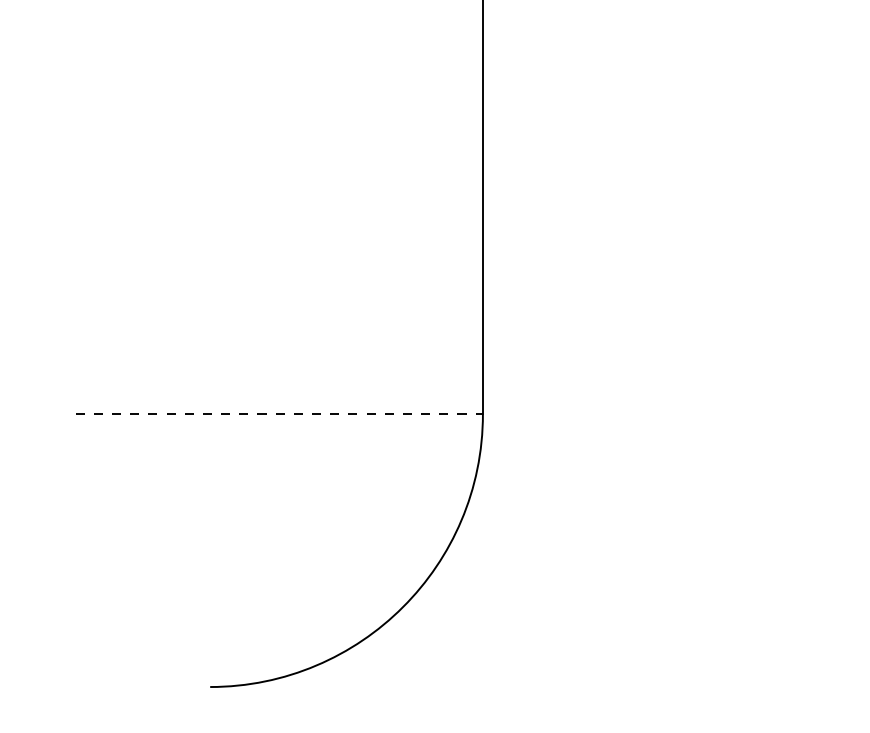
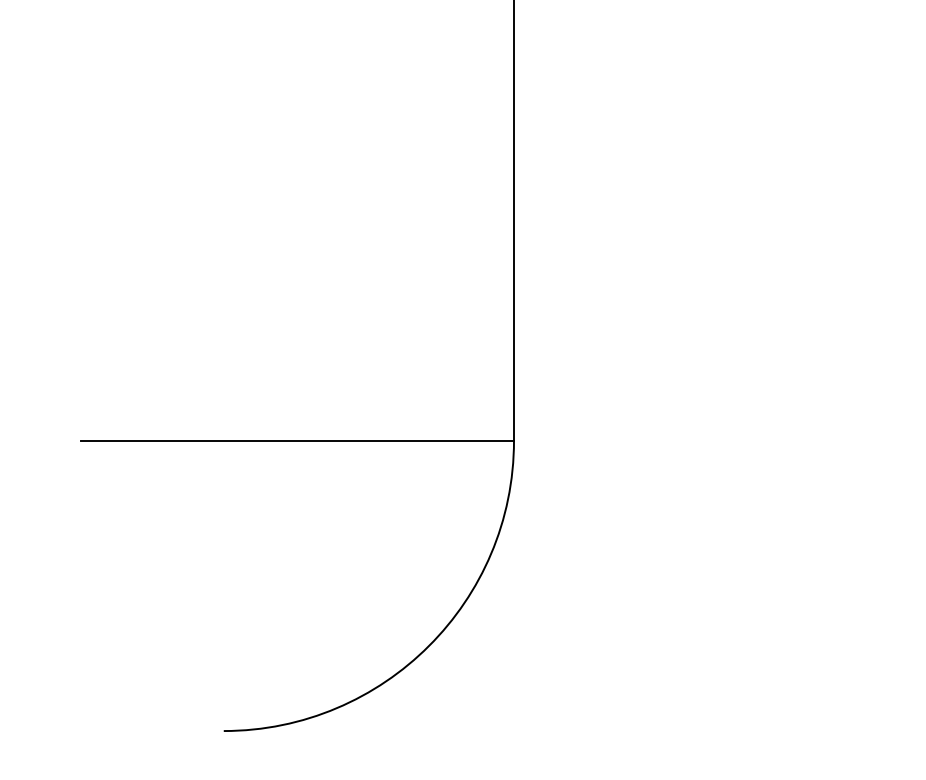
line: (279, 414) -> (297, 441), dashed -> solid

